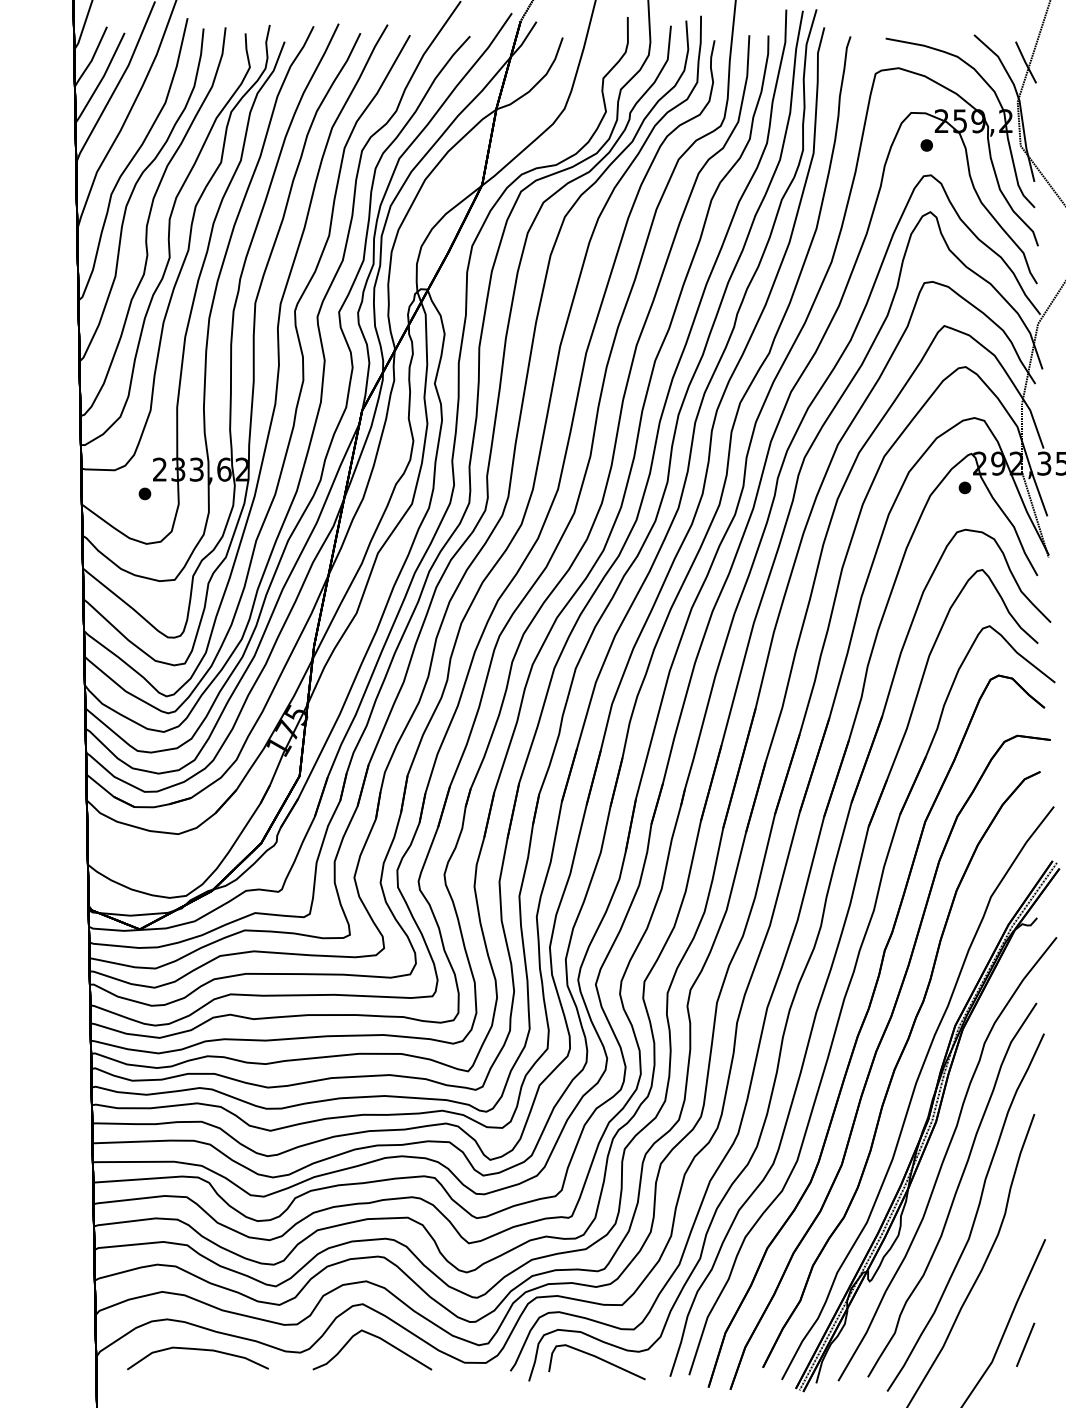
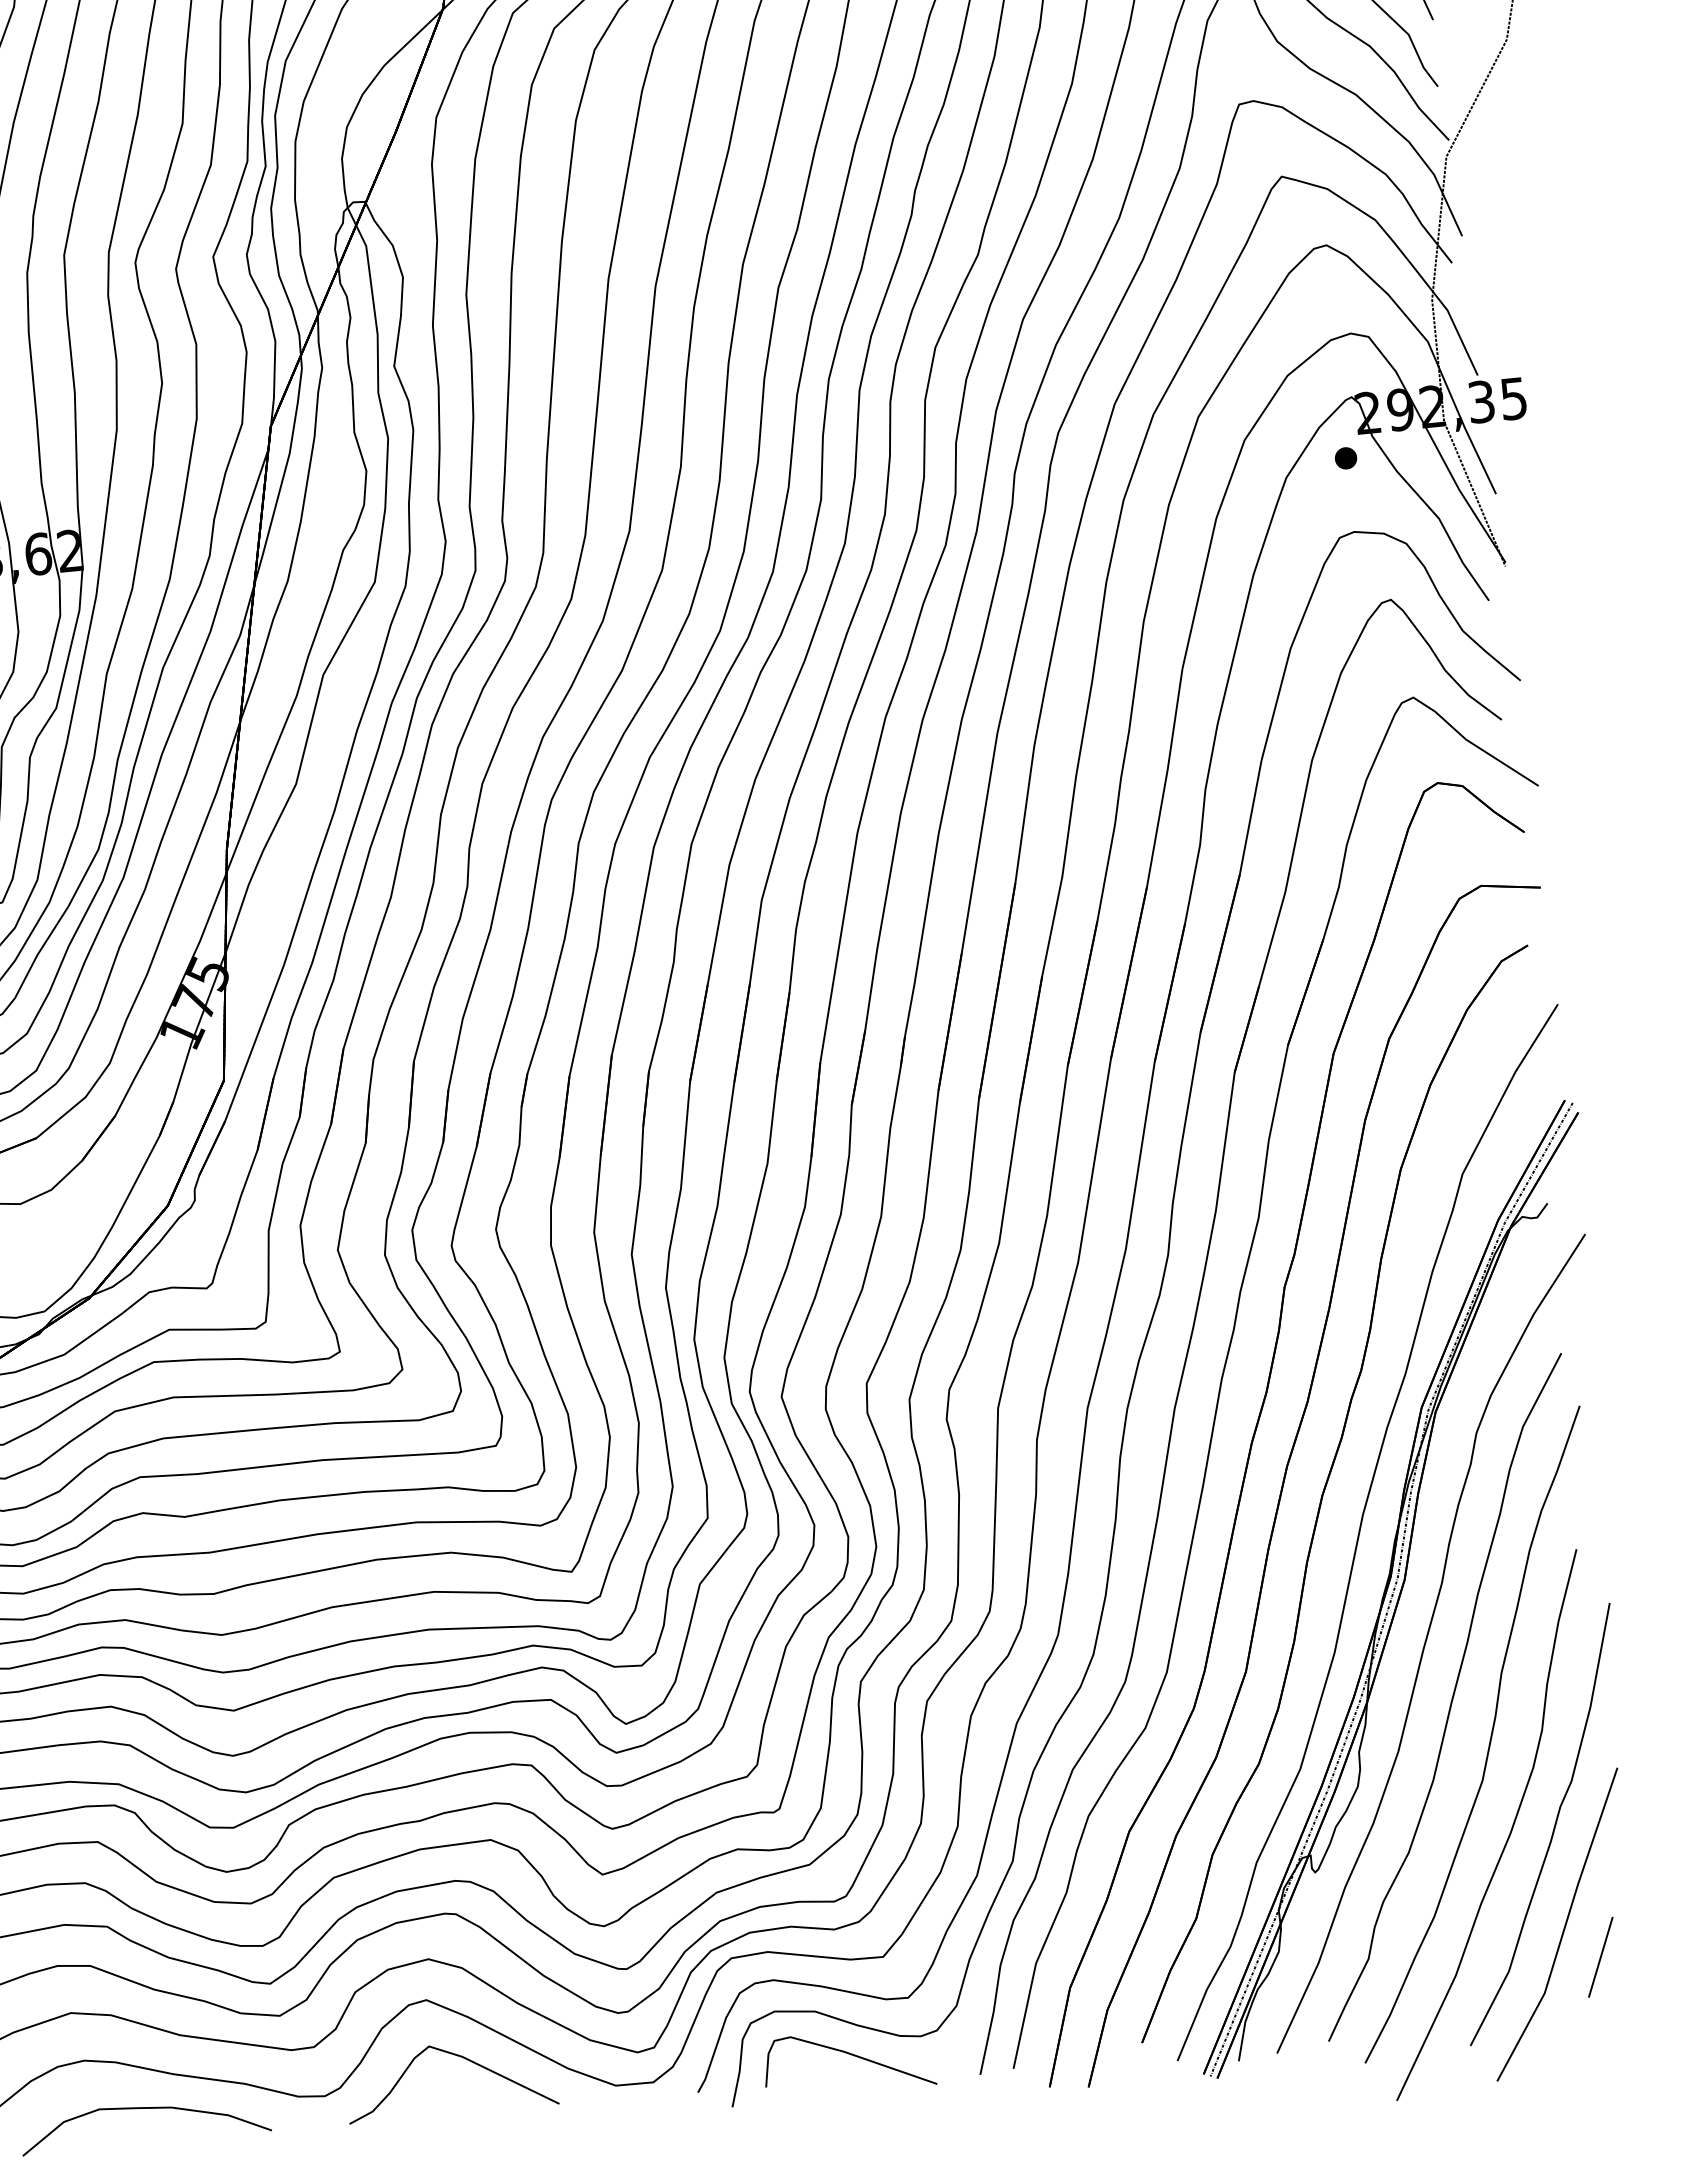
part: (1005, 1269) -> (1552, 1828), added

